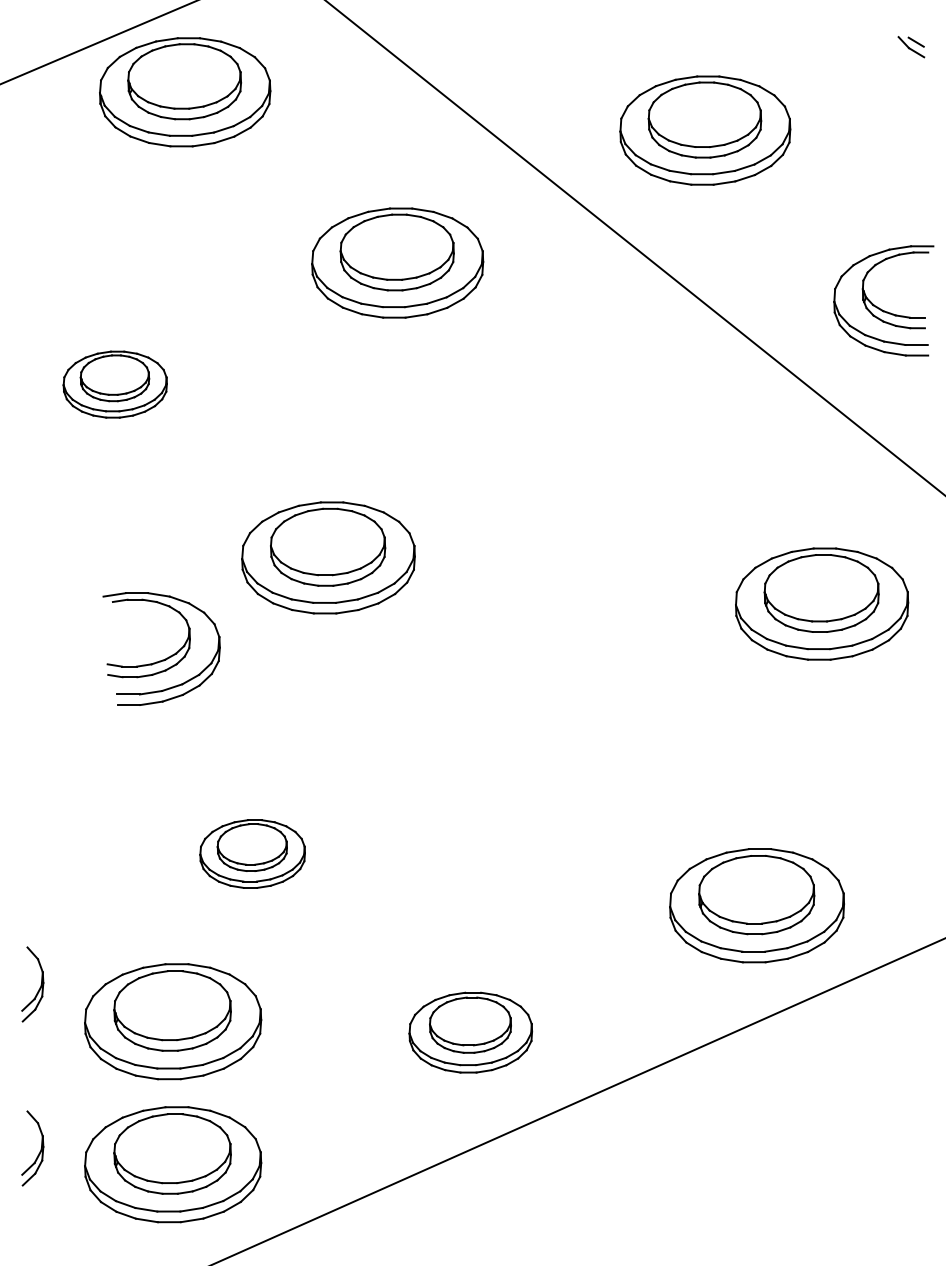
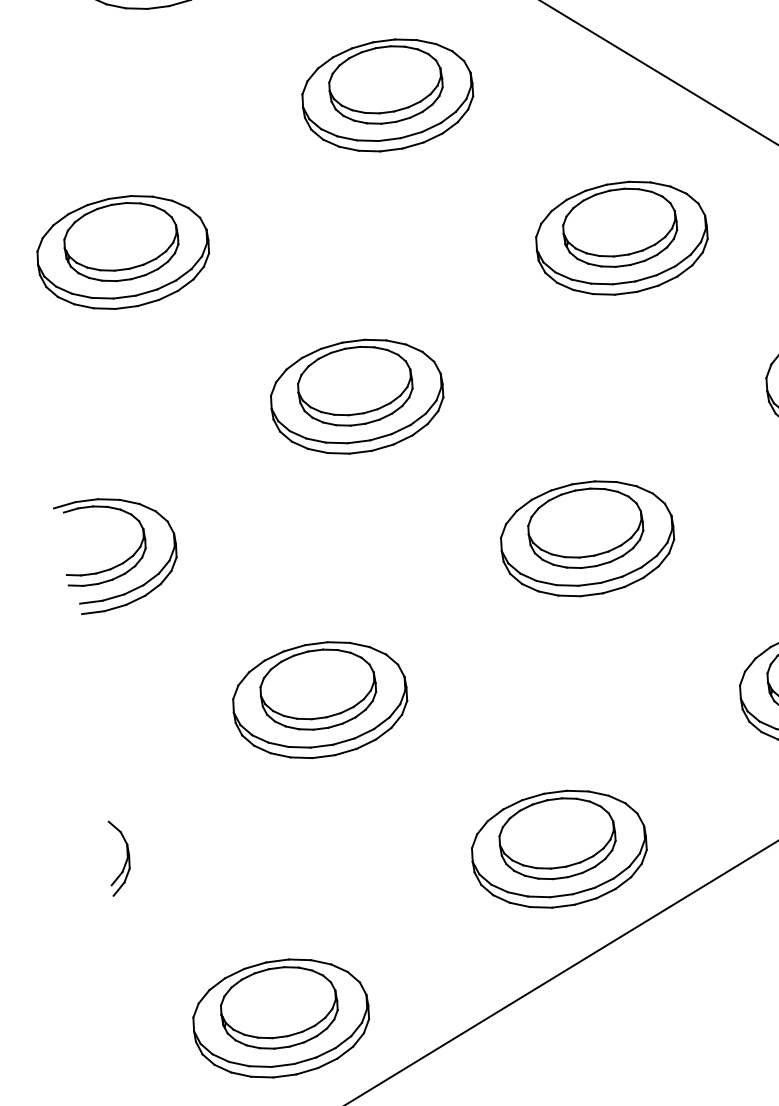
part: (115, 384) -> (123, 252), size x1.67
part: (611, 434) -> (621, 237), added
part: (168, 656) -> (126, 559), moved
part: (538, 728) -> (587, 538), added
part: (252, 853) -> (319, 699), size x1.67
part: (173, 1021) -> (263, 876), removed
part: (470, 1032) -> (559, 849), size x1.43
part: (39, 1151) -> (146, 1022), removed

